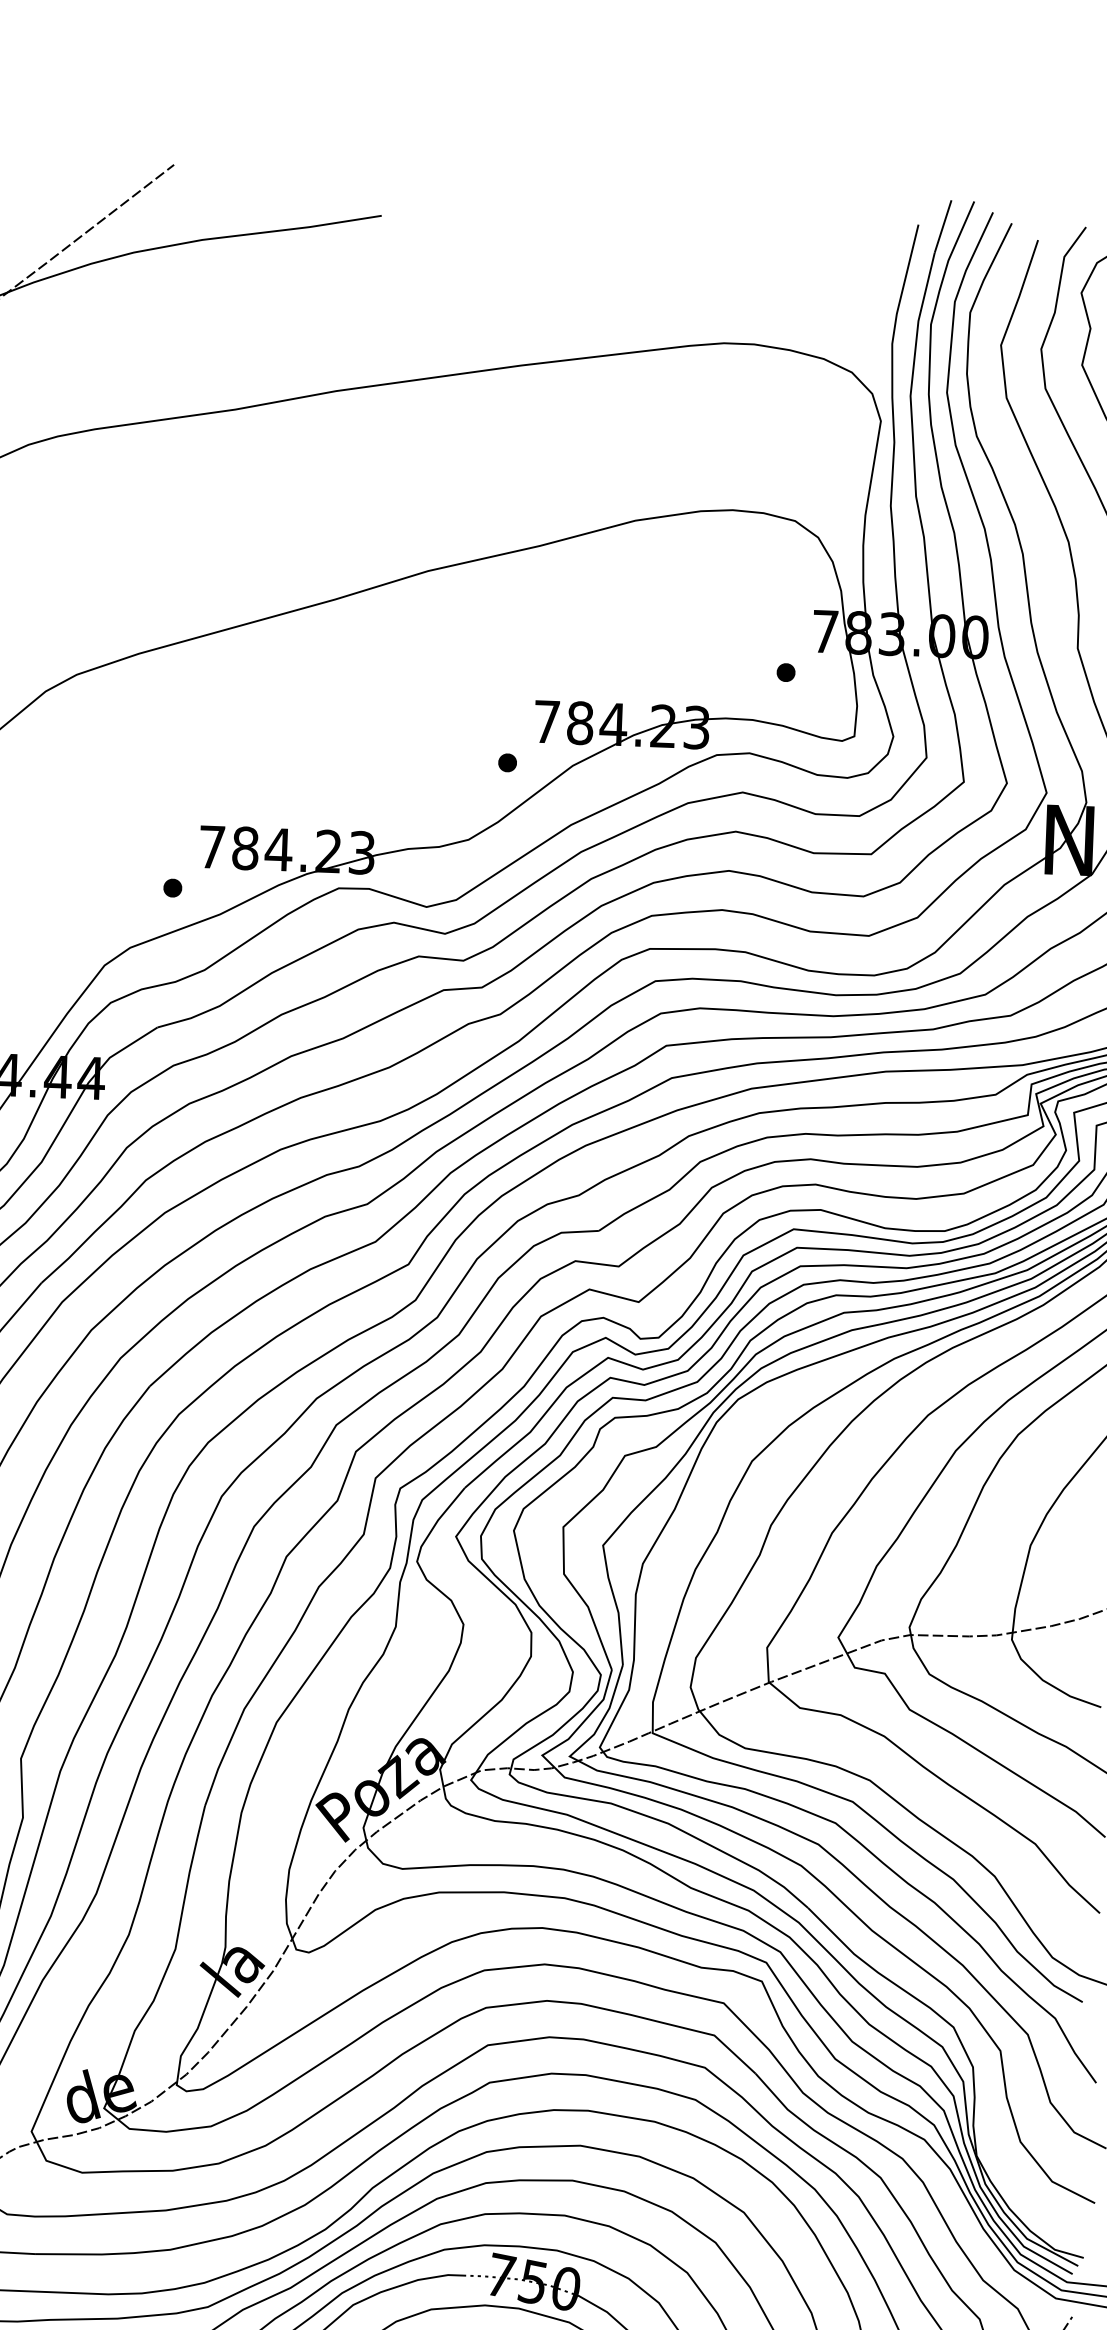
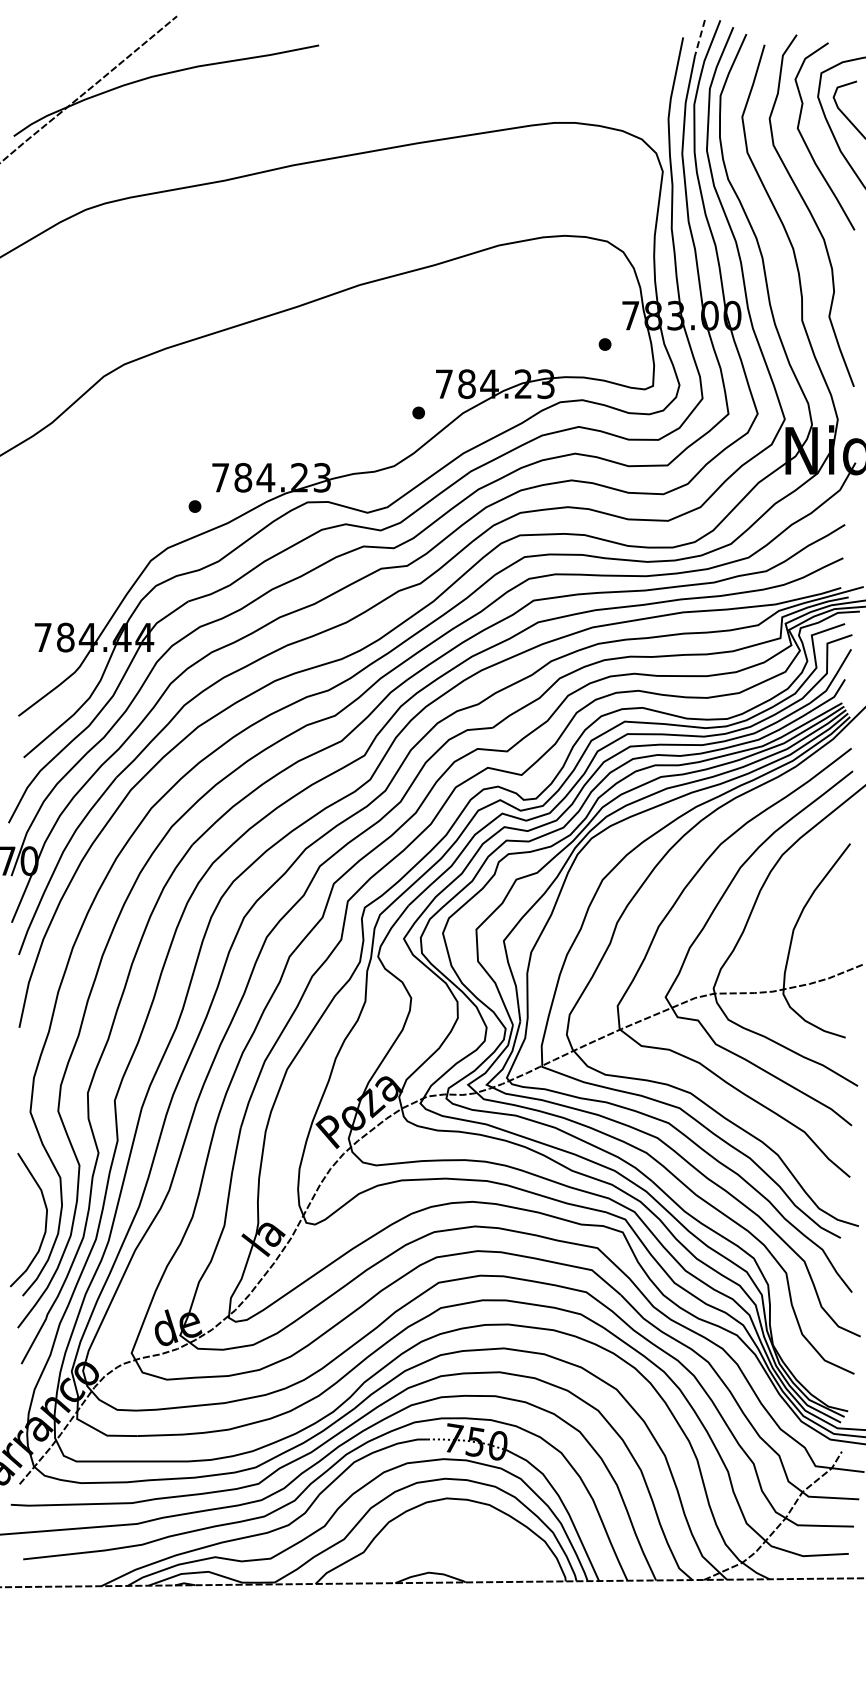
line: (942, 227) -> (699, 38), solid -> dashed

